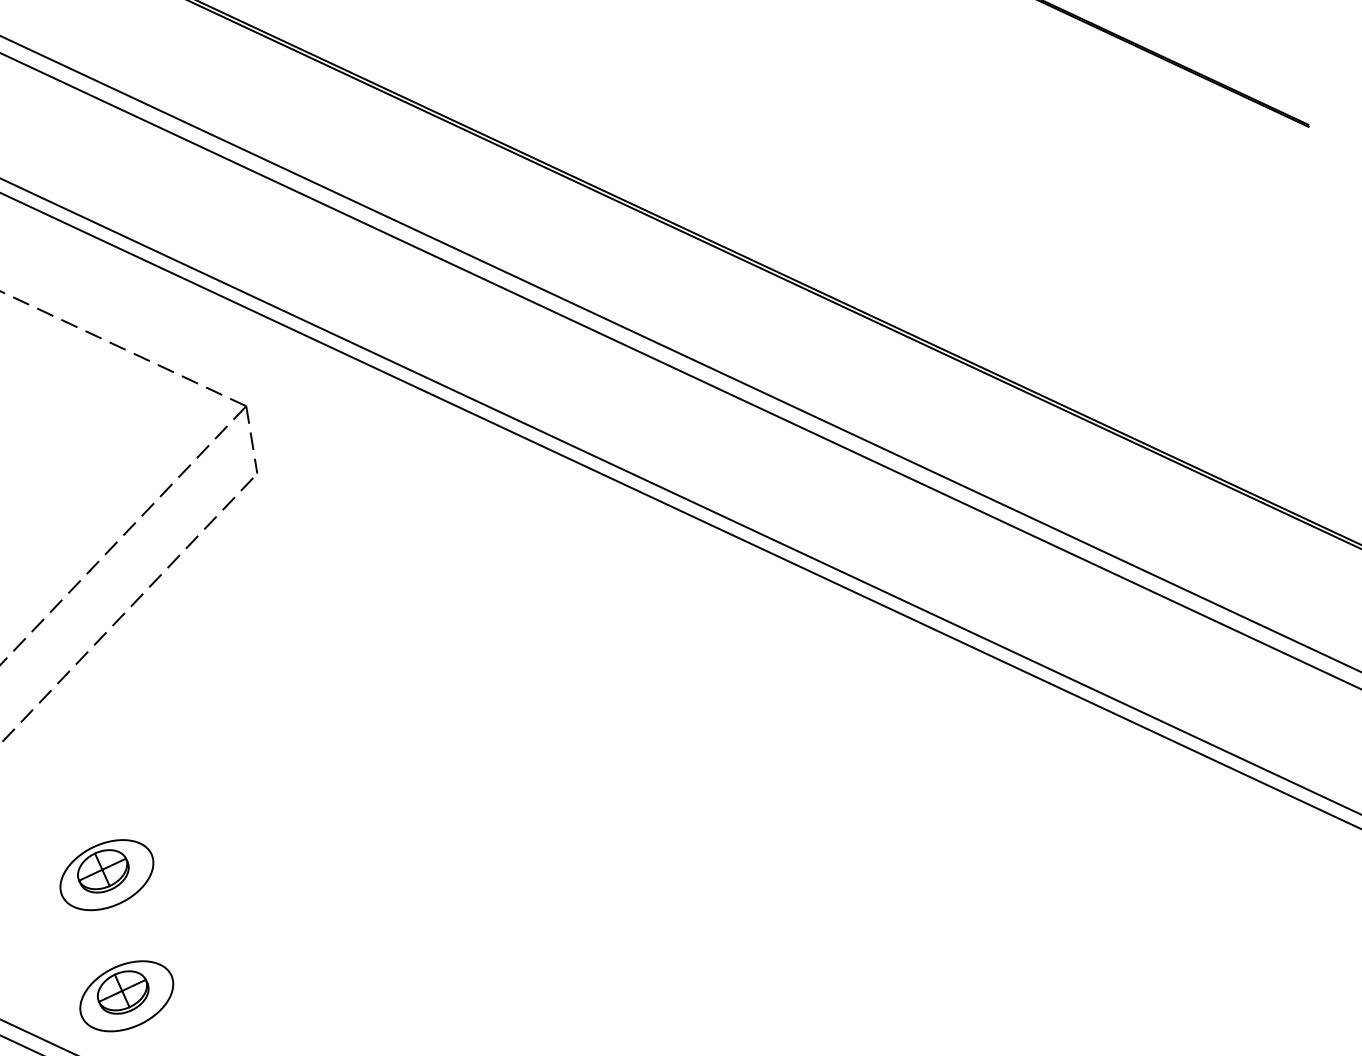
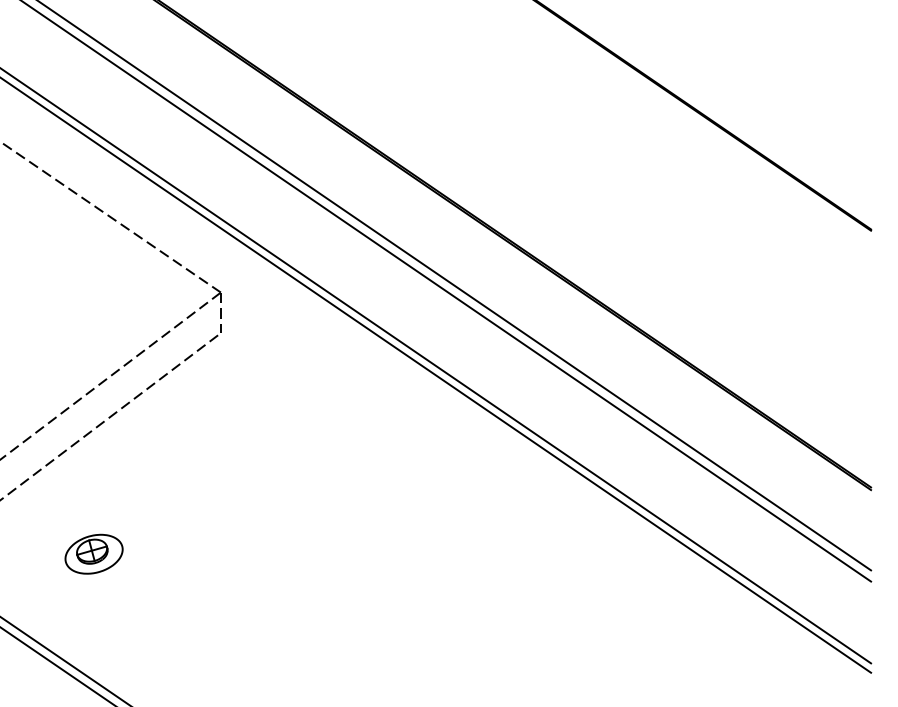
part: (125, 995) -> (93, 626), removed

